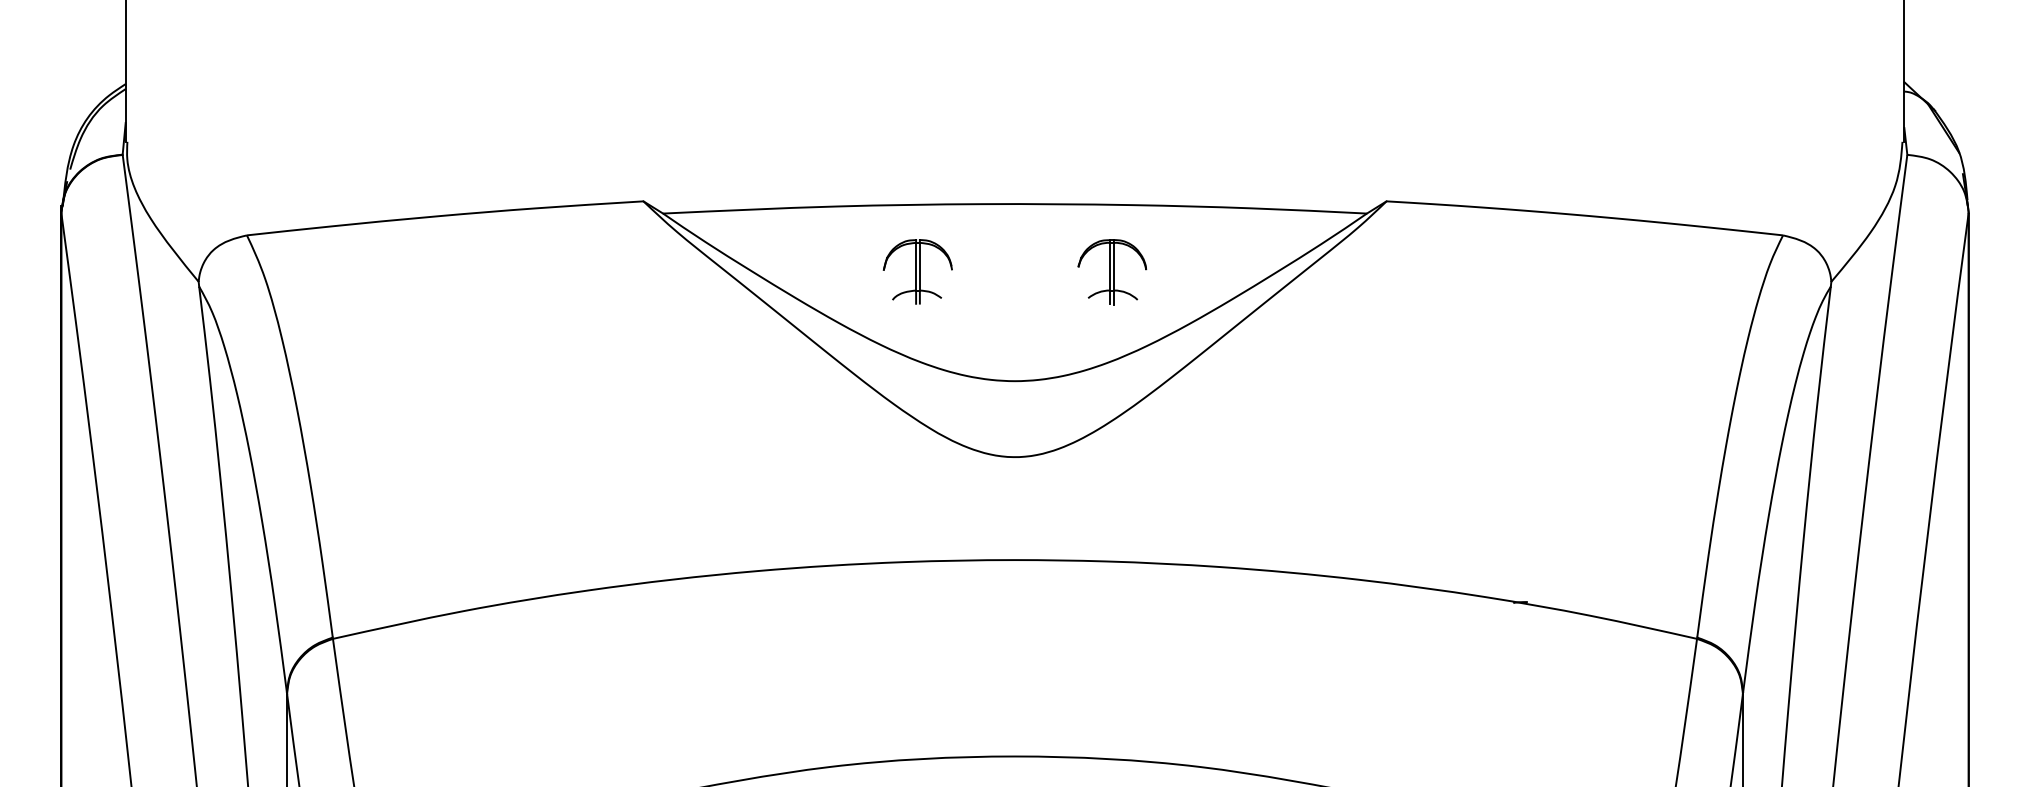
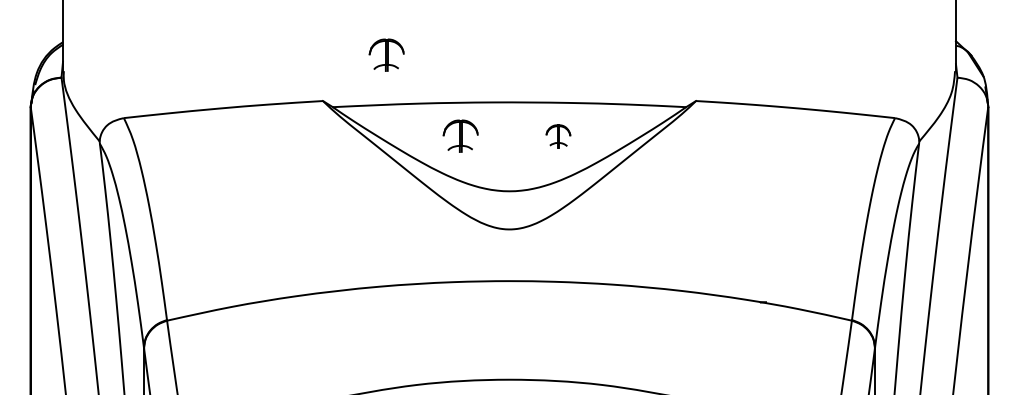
part: (769, 108) -> (386, 54), added
part: (1112, 271) -> (558, 136), size x0.7

